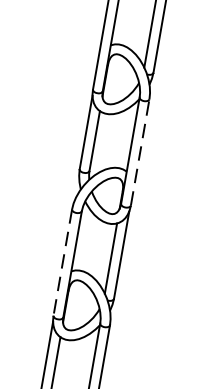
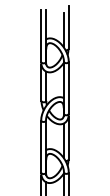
line: (139, 151) -> (68, 87), dashed -> solid
line: (63, 264) -> (41, 147), dashed -> solid

